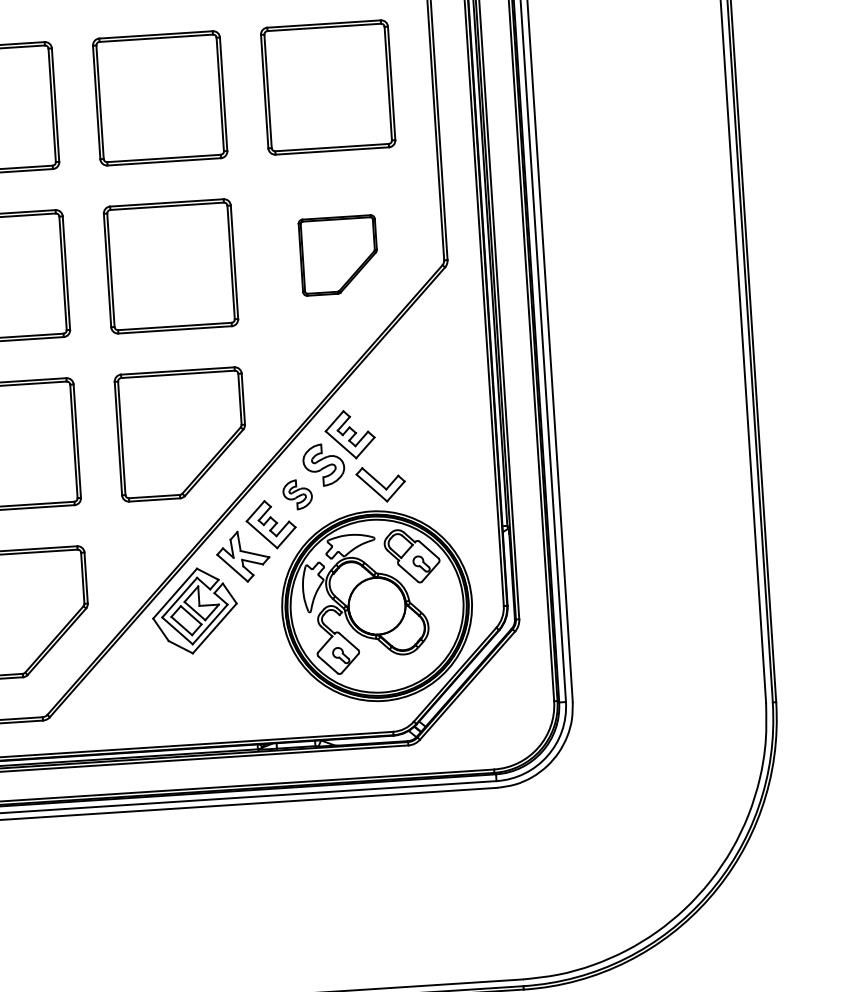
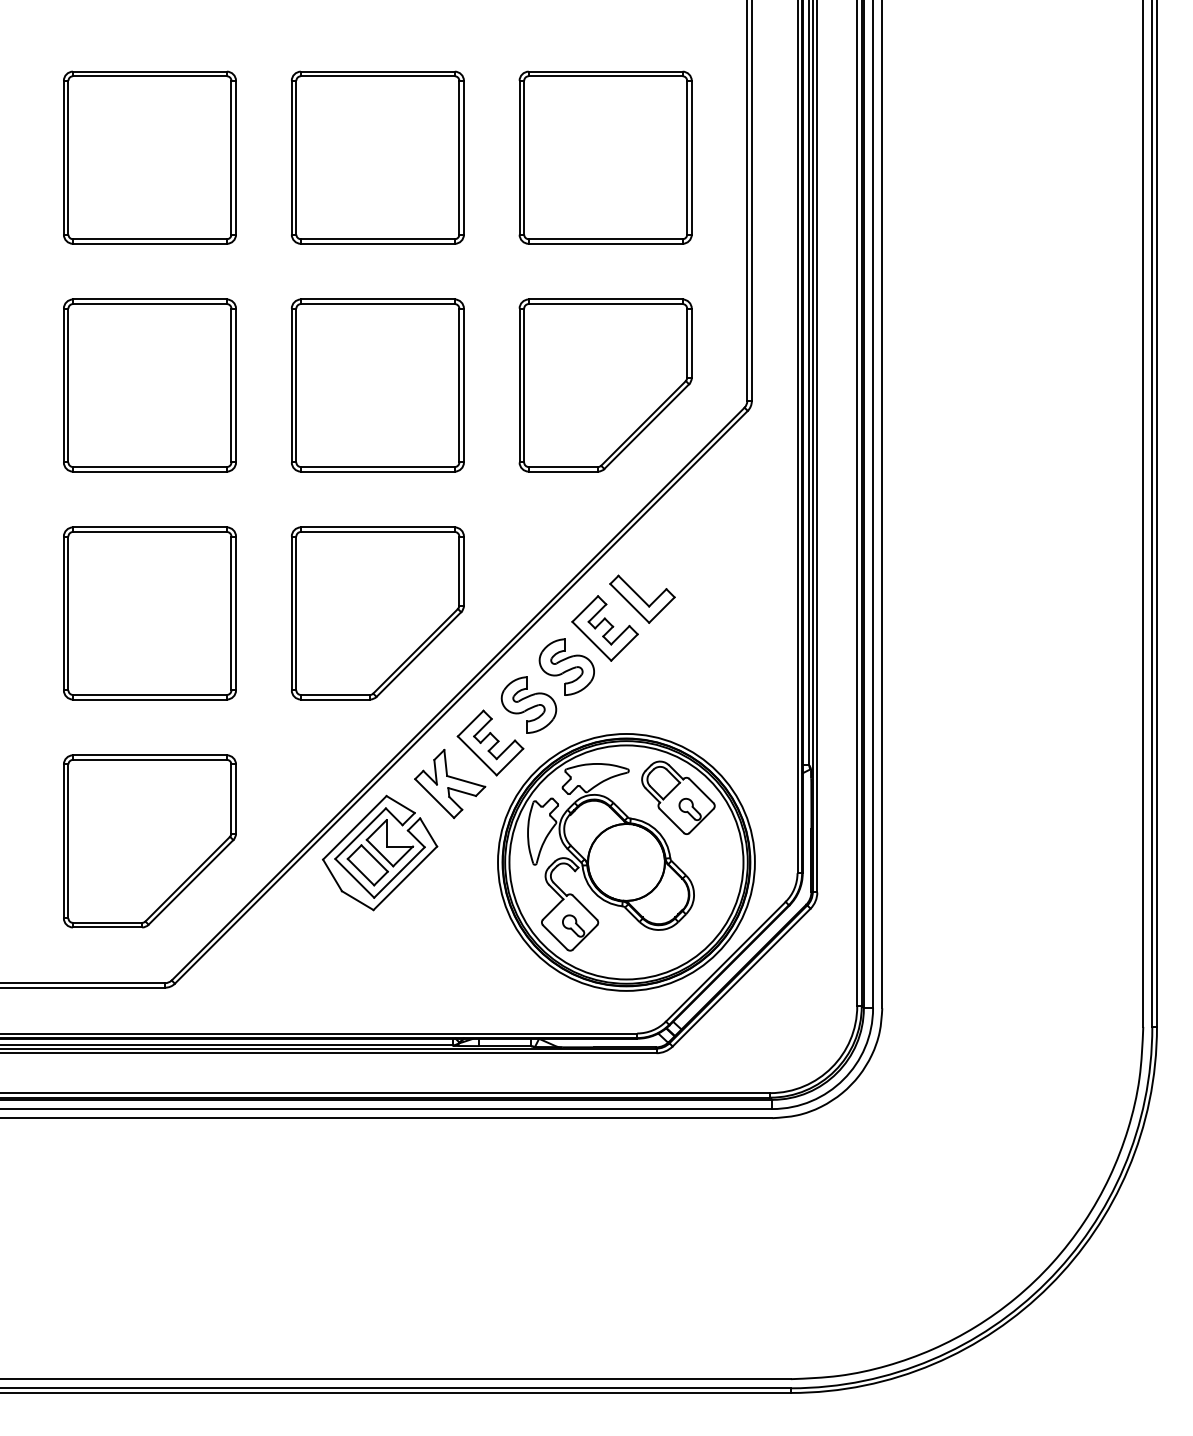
part: (338, 255) -> (605, 385), size x1.67
part: (381, 483) -> (642, 598), moved
part: (297, 494) -> (528, 704), size x1.43

